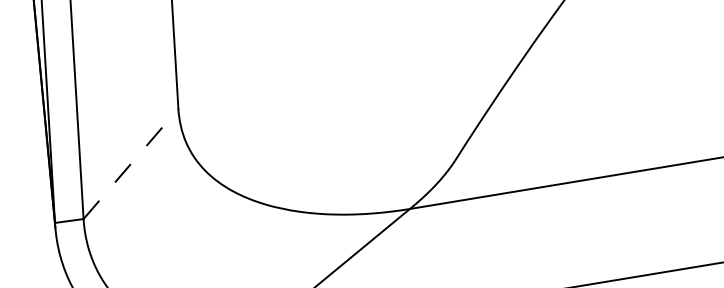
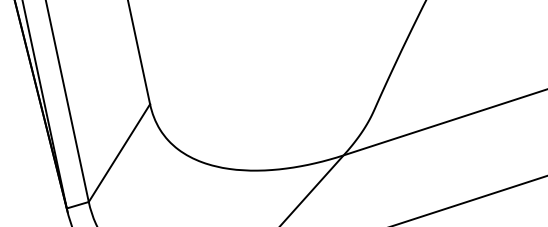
line: (131, 163) -> (119, 152), dashed -> solid

